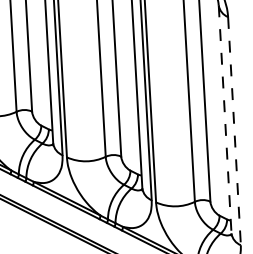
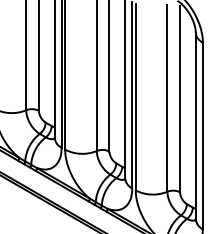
line: (224, 120) -> (195, 126), dashed -> solid
line: (234, 131) -> (202, 136), dashed -> solid

